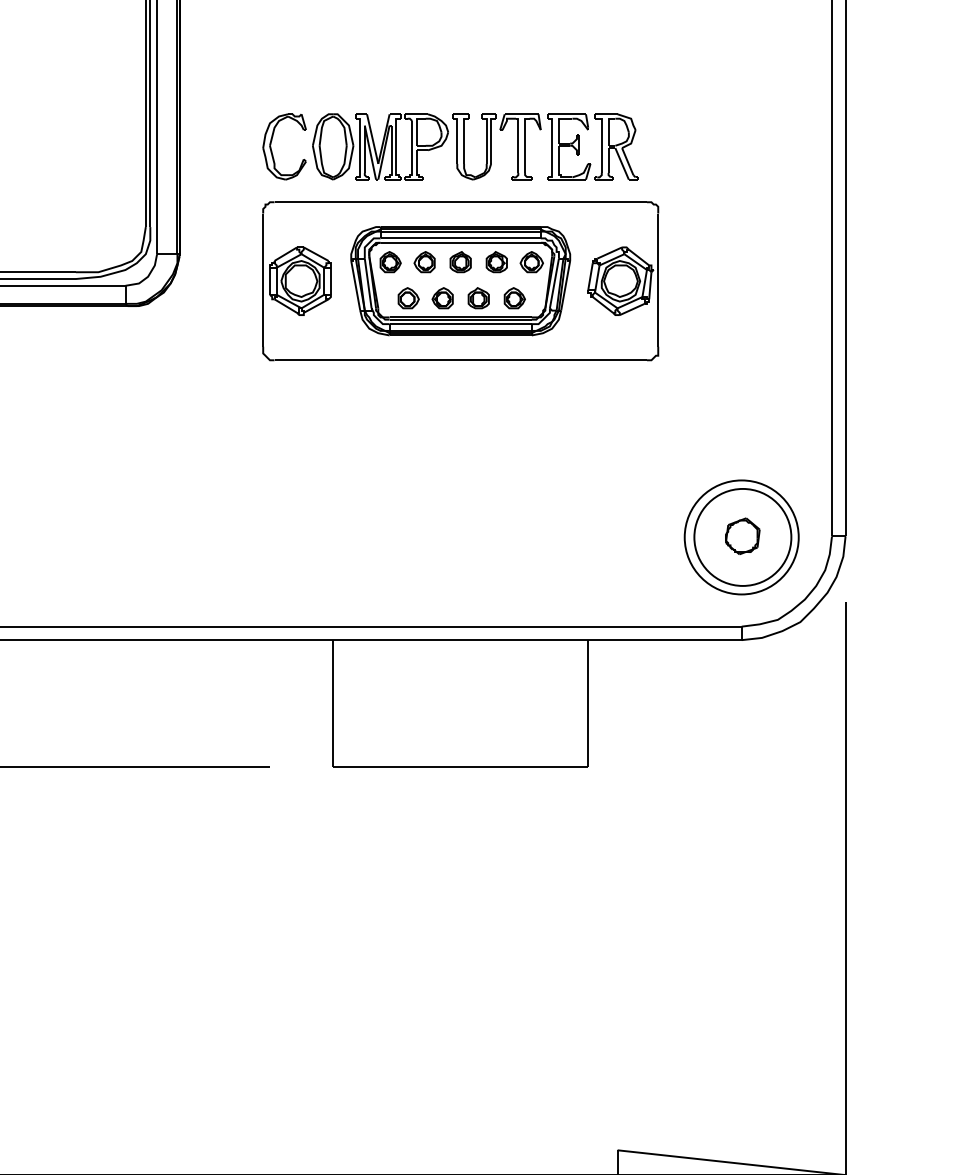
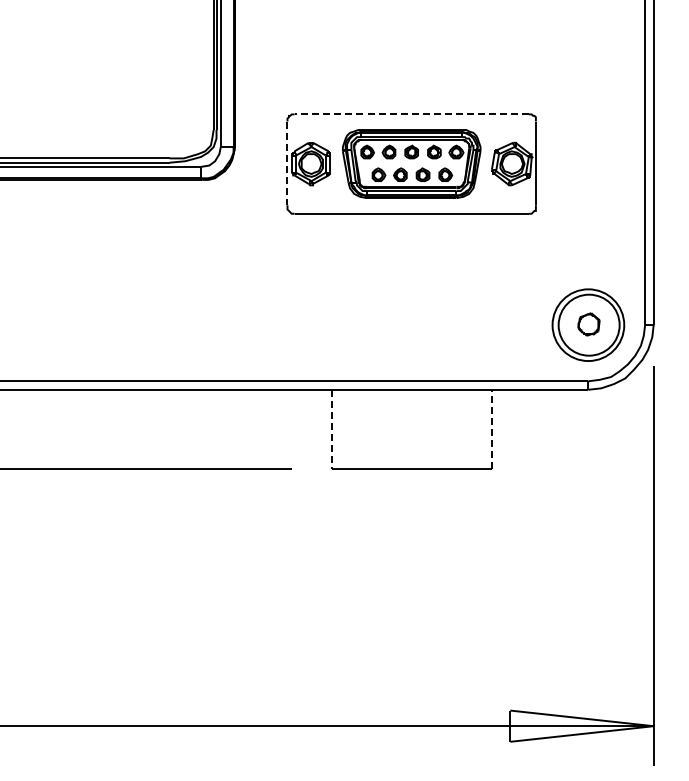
part: (449, 146) -> (404, 79), removed
line: (460, 202) -> (411, 114), solid -> dashed
line: (263, 280) -> (287, 163), solid -> dashed
line: (333, 703) -> (331, 429), solid -> dashed
line: (587, 703) -> (491, 429), solid -> dashed

